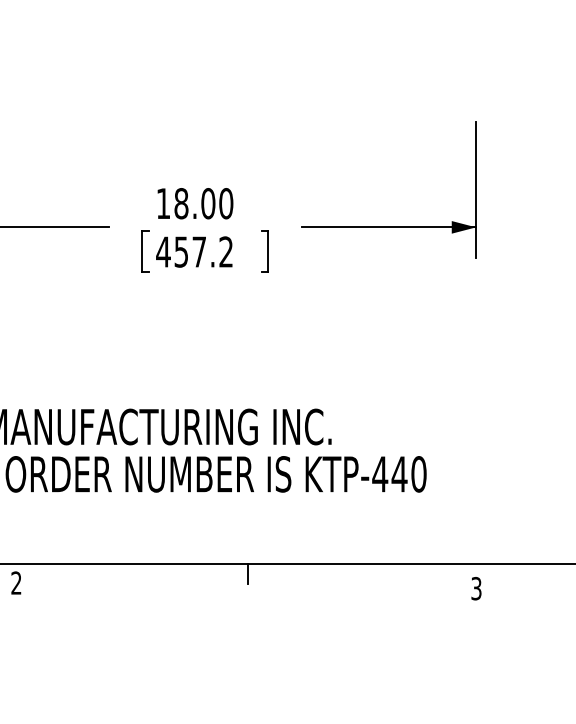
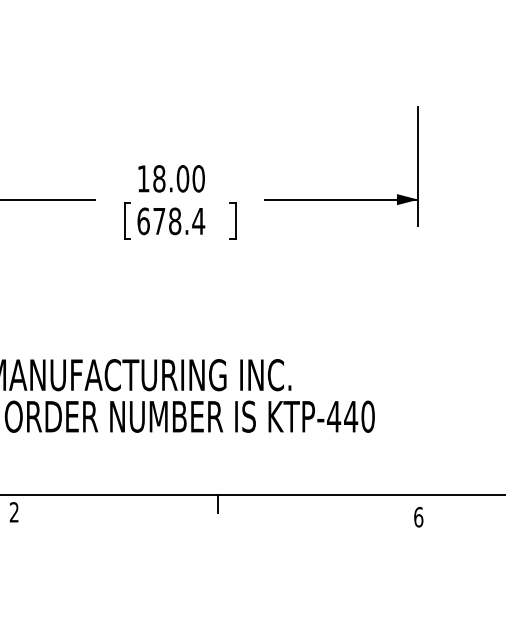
text: (194, 251) -> (170, 220), 457.2 -> 678.4
text: (476, 588) -> (418, 517), 3 -> 6

